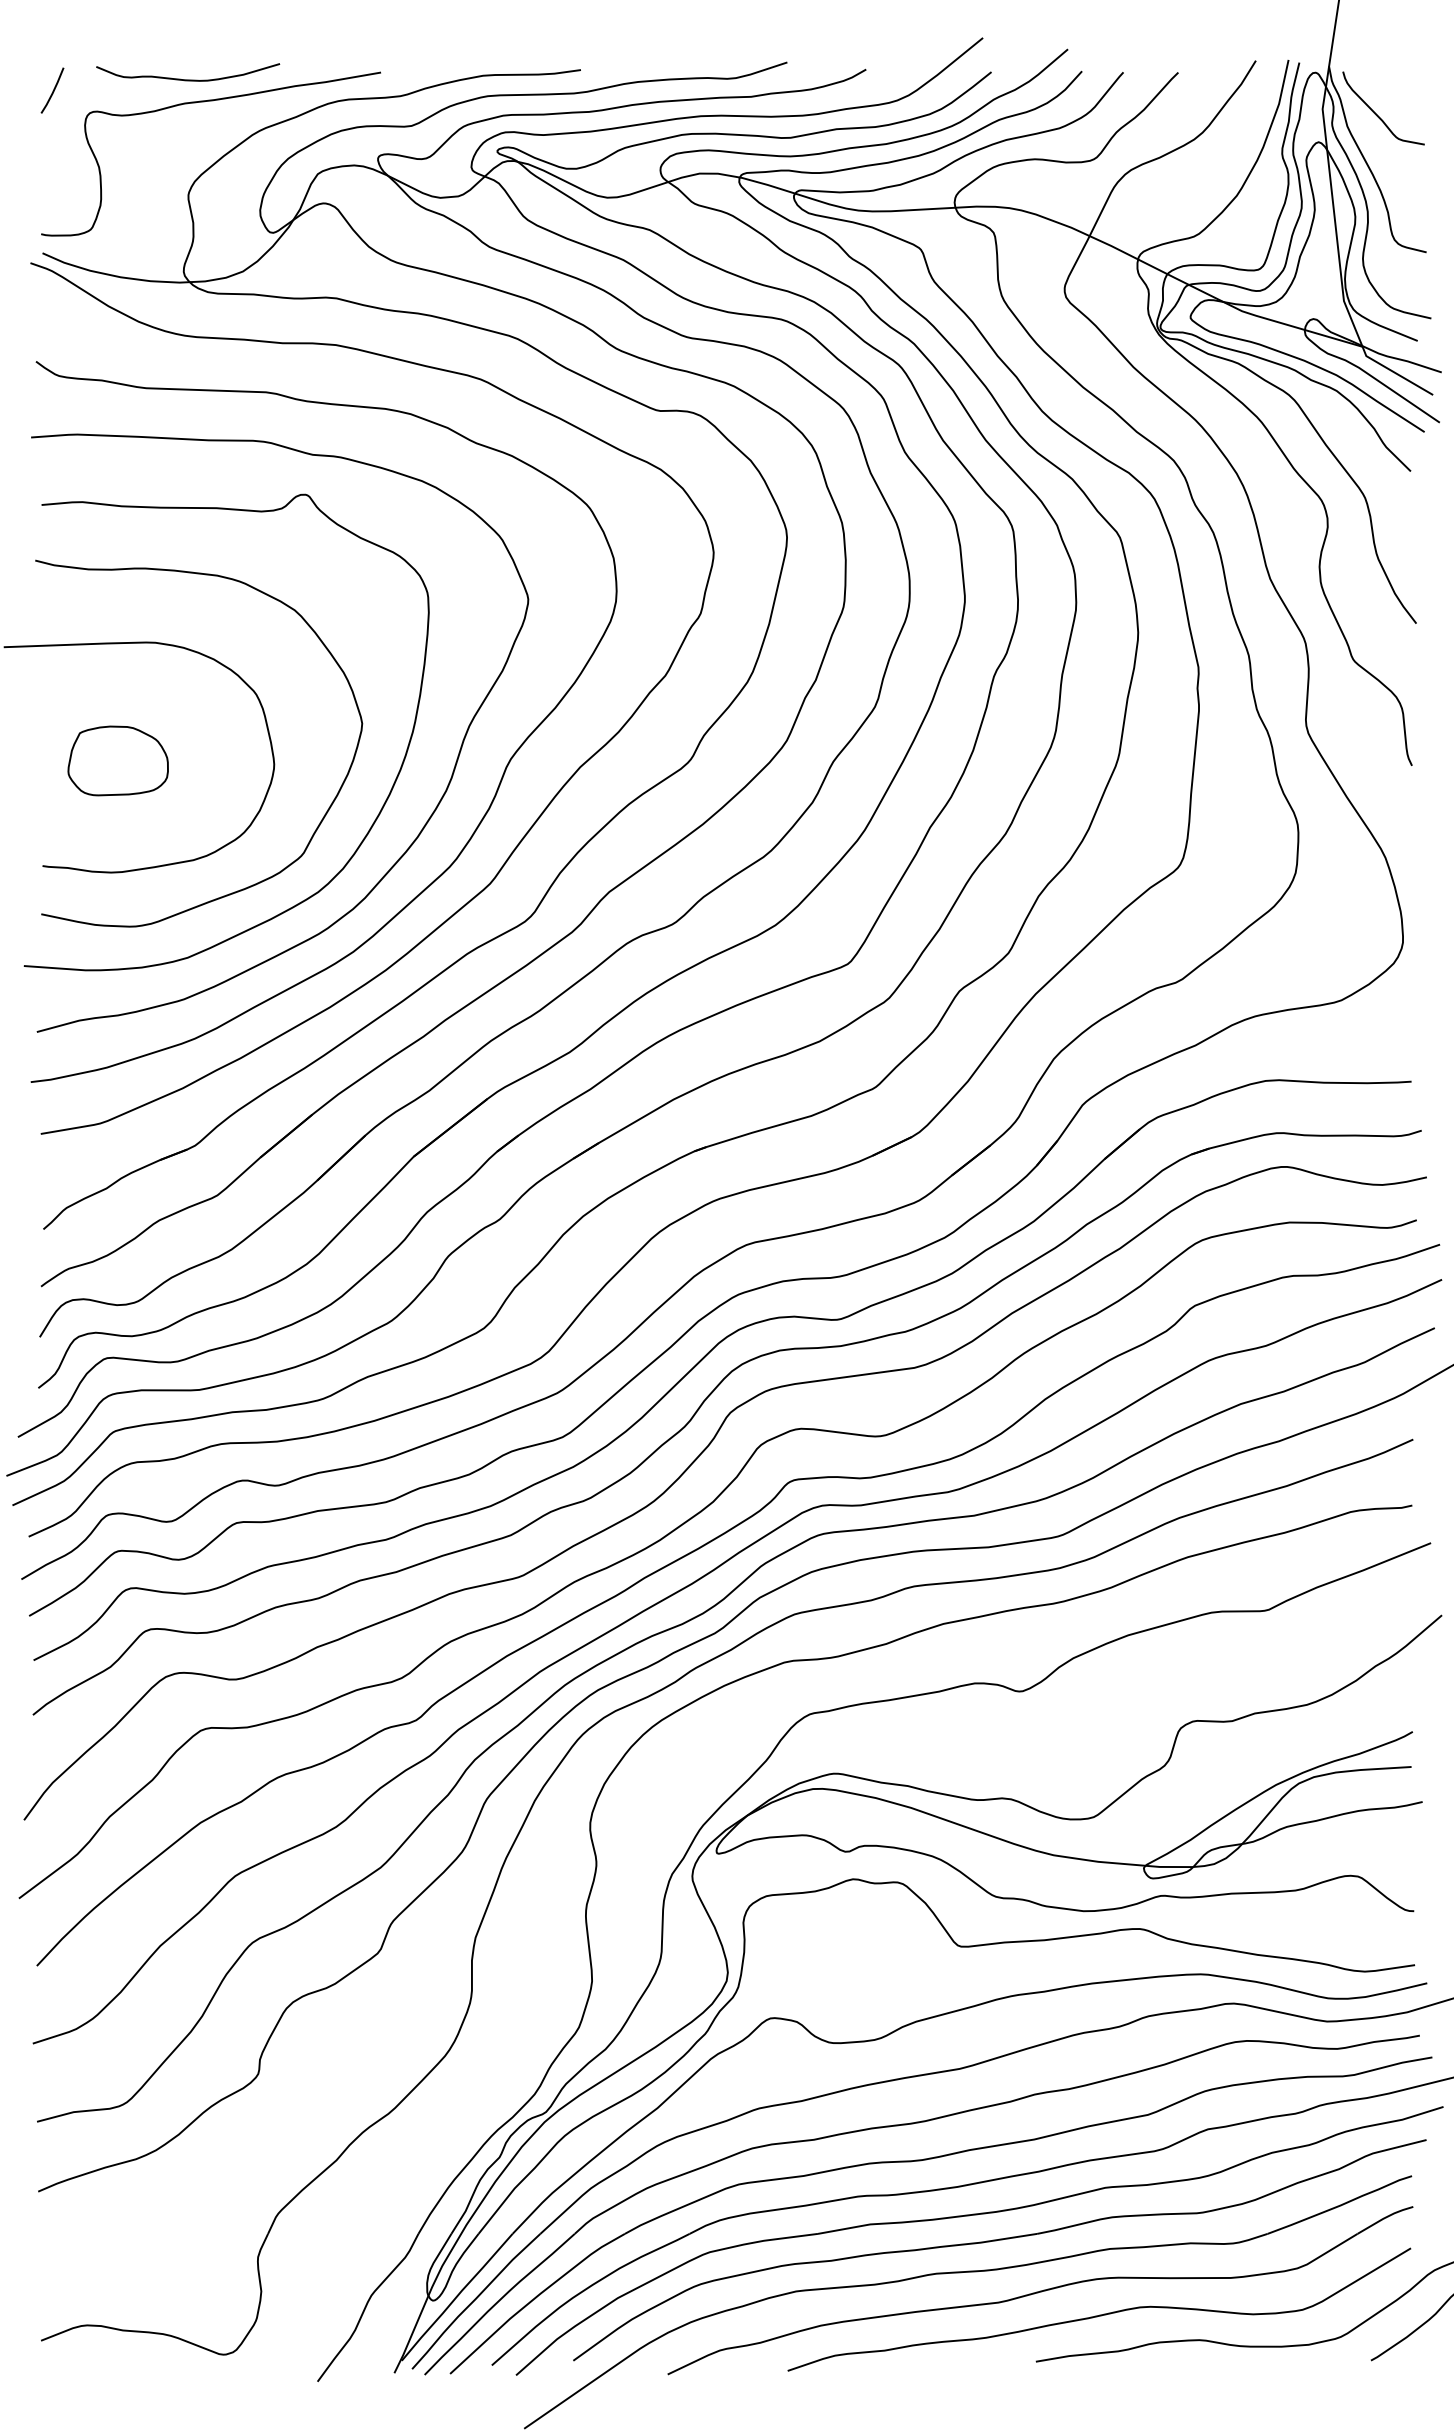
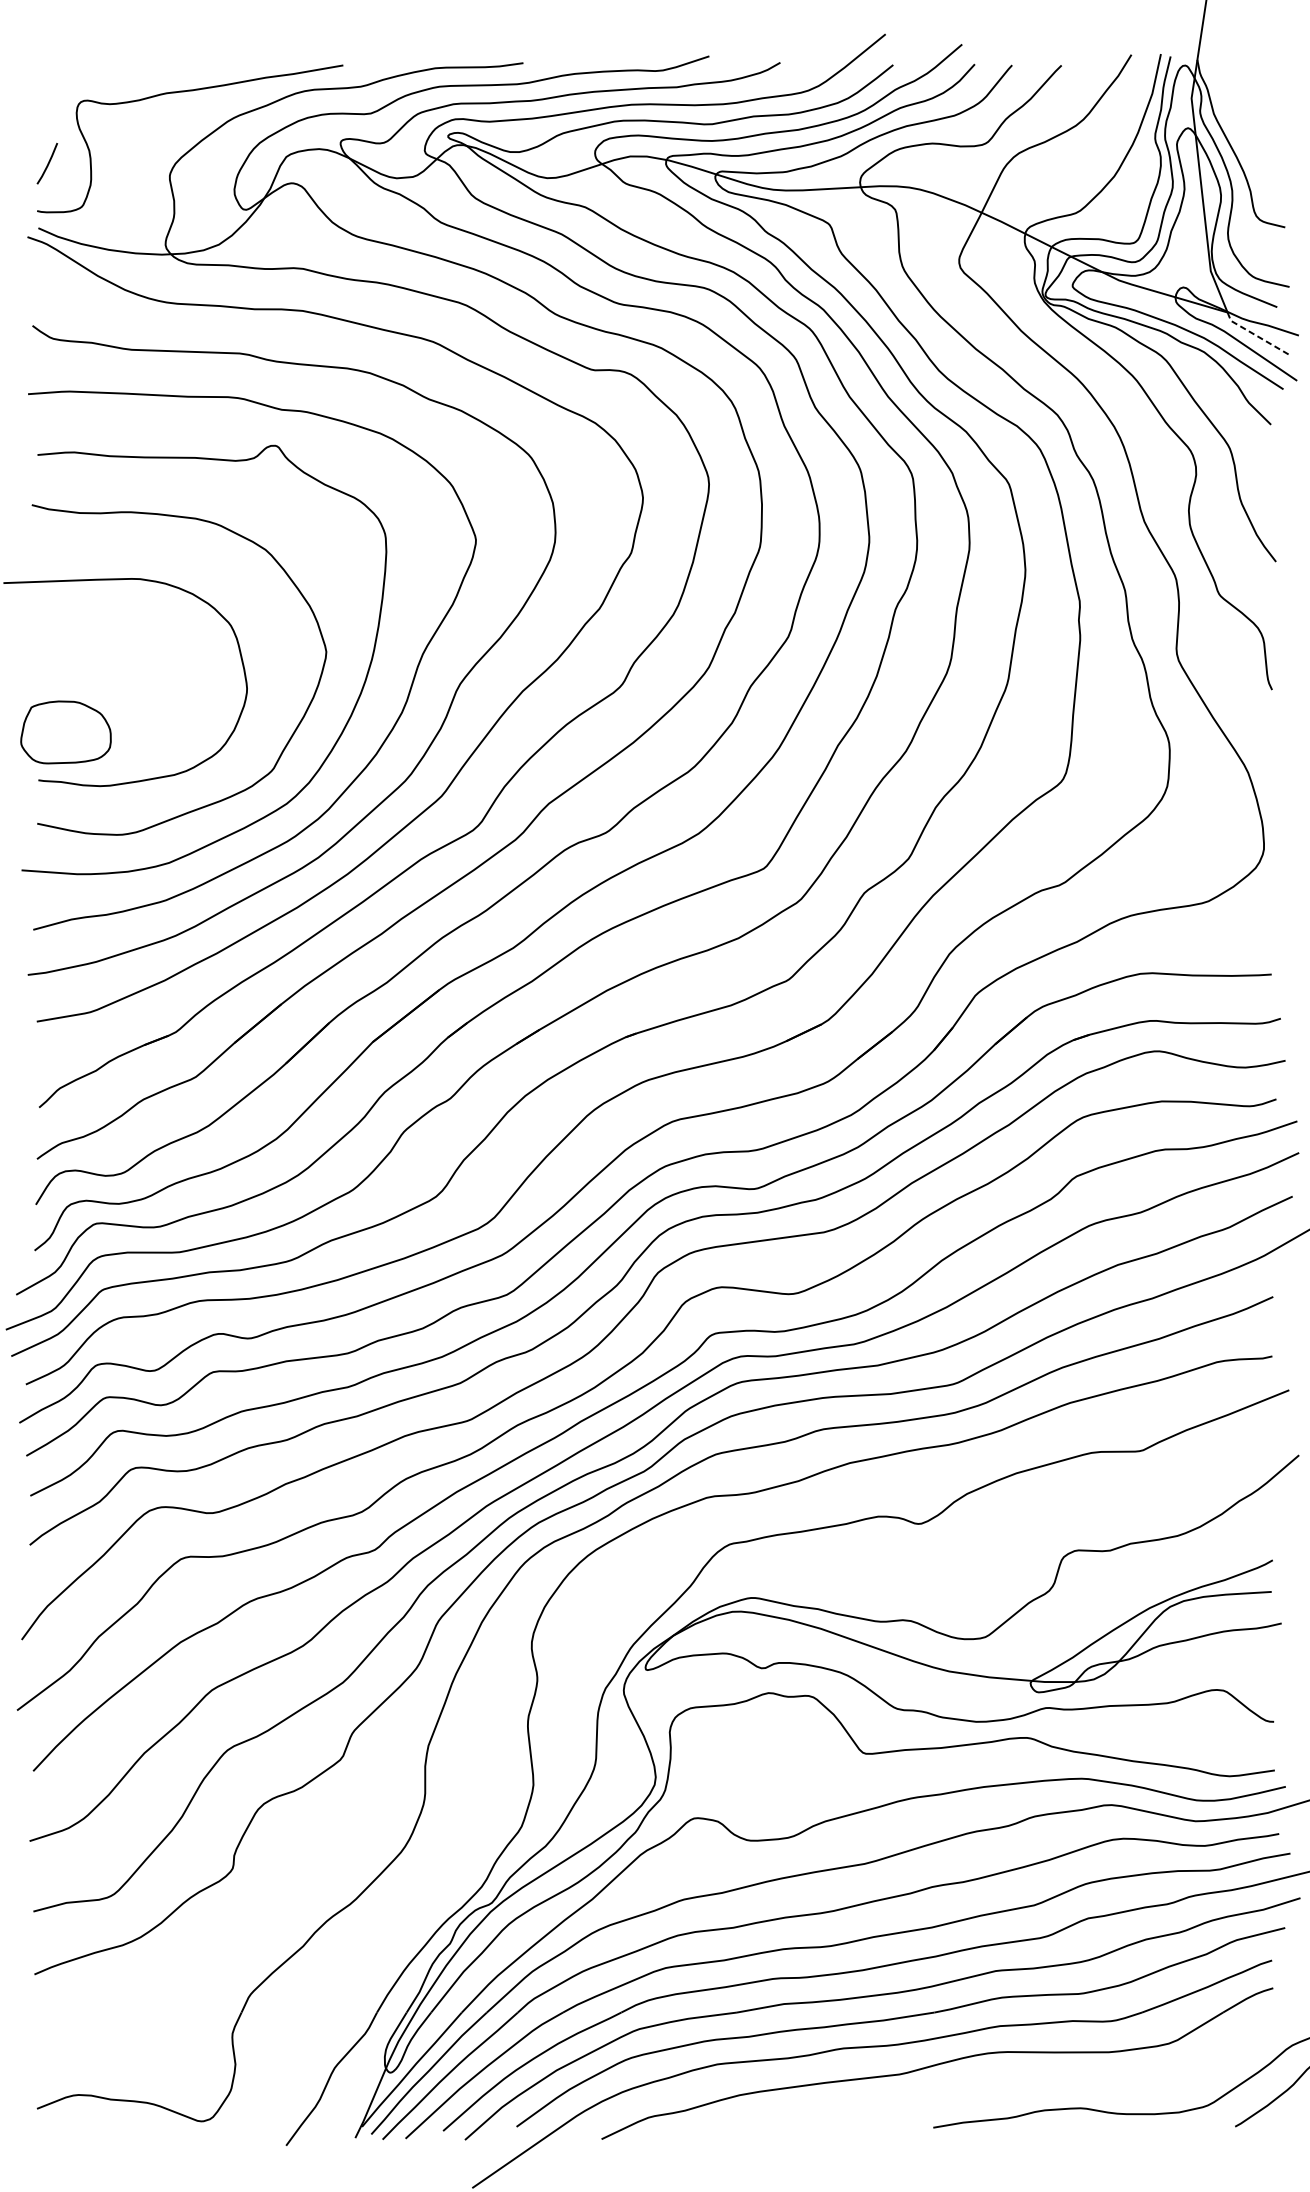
curve: (188, 79) -> (169, 71), removed
line: (52, 90) -> (47, 163), moved
curve: (1377, 114) -> (1241, 103), removed
line: (1395, 373) -> (1257, 336), solid -> dashed
part: (117, 760) -> (65, 732), moved
curve: (1099, 2314) -> (990, 2085), removed

